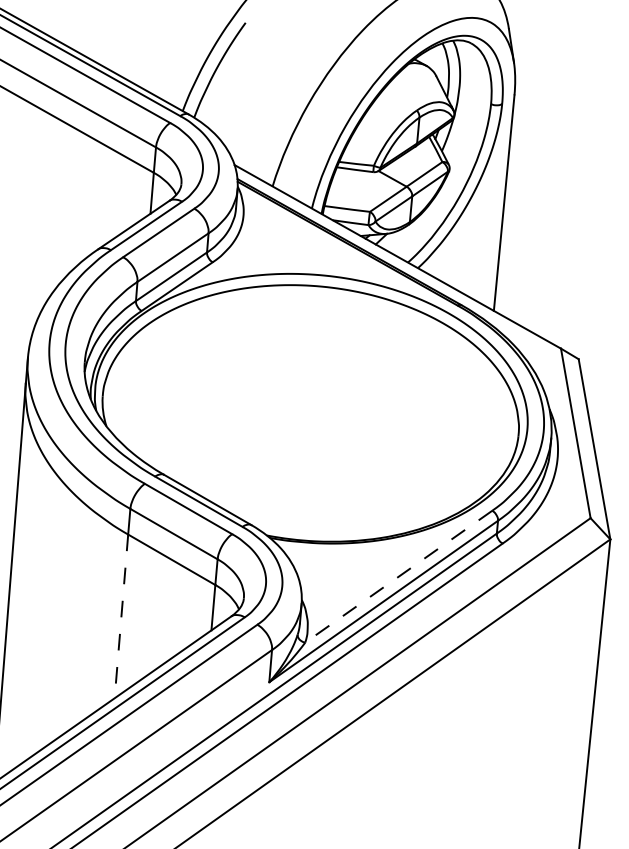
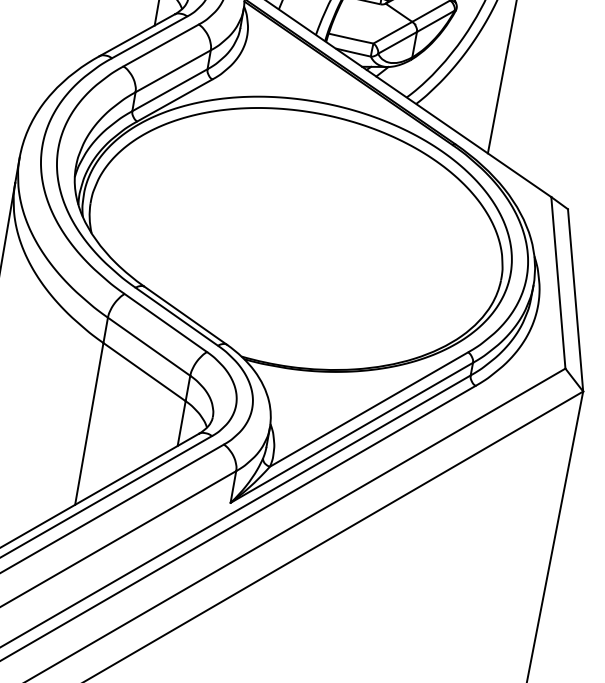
line: (398, 576) -> (368, 409), dashed -> solid
line: (121, 616) -> (89, 424), dashed -> solid

